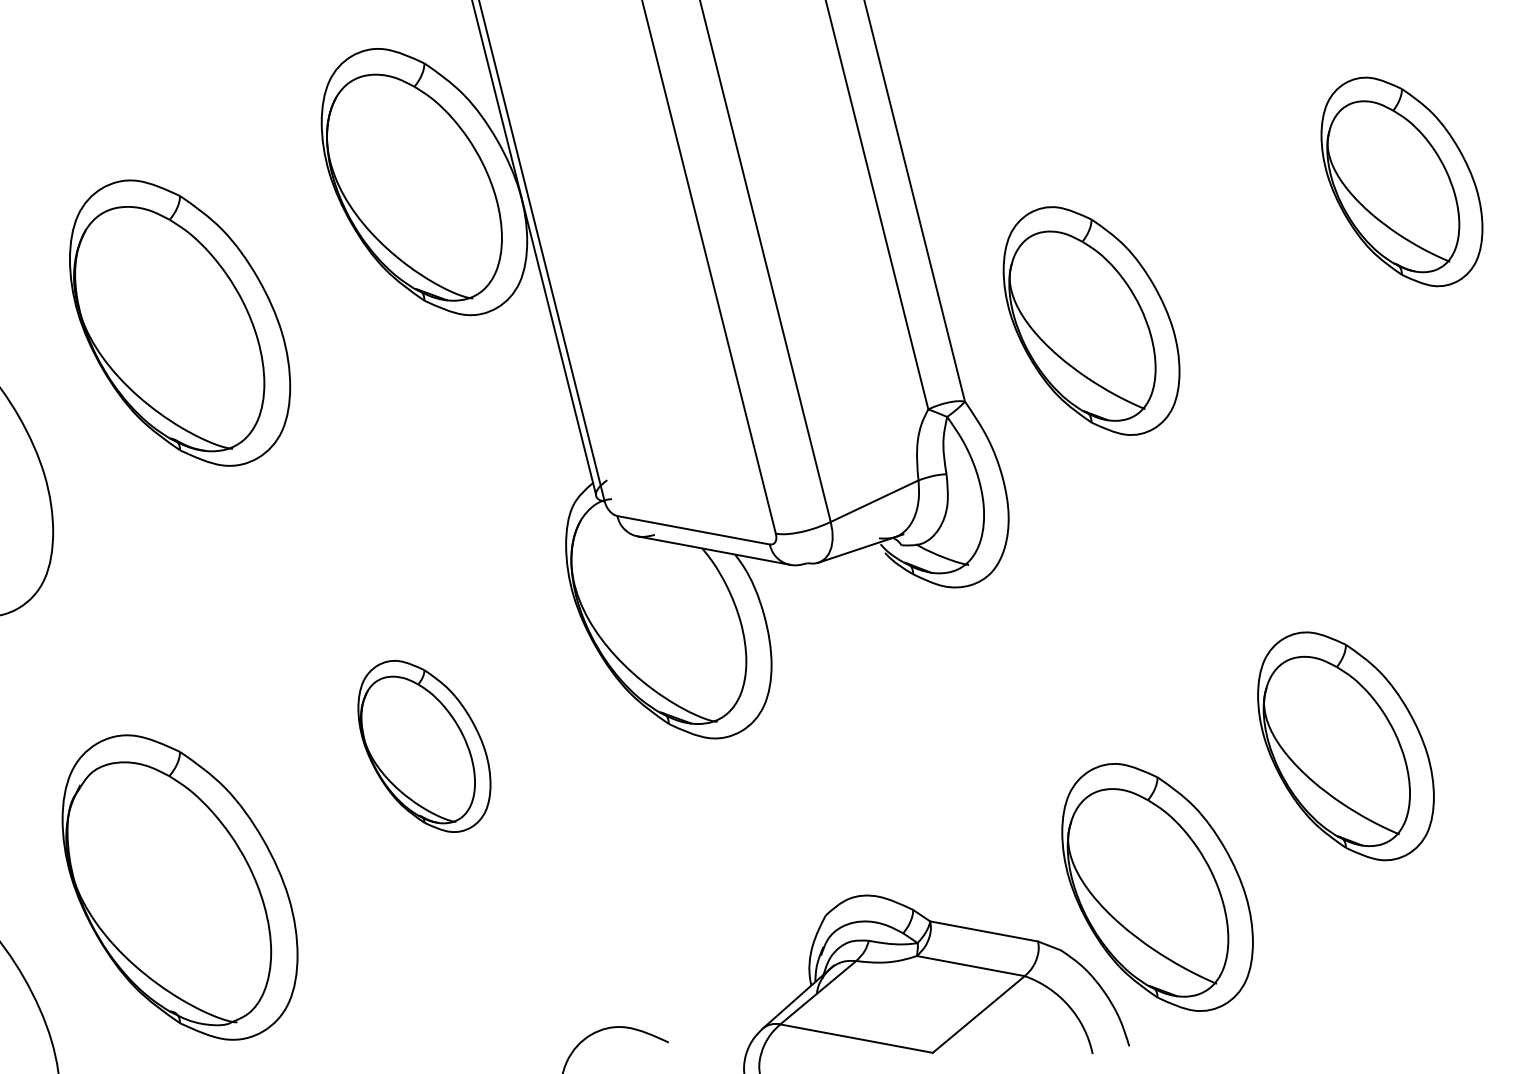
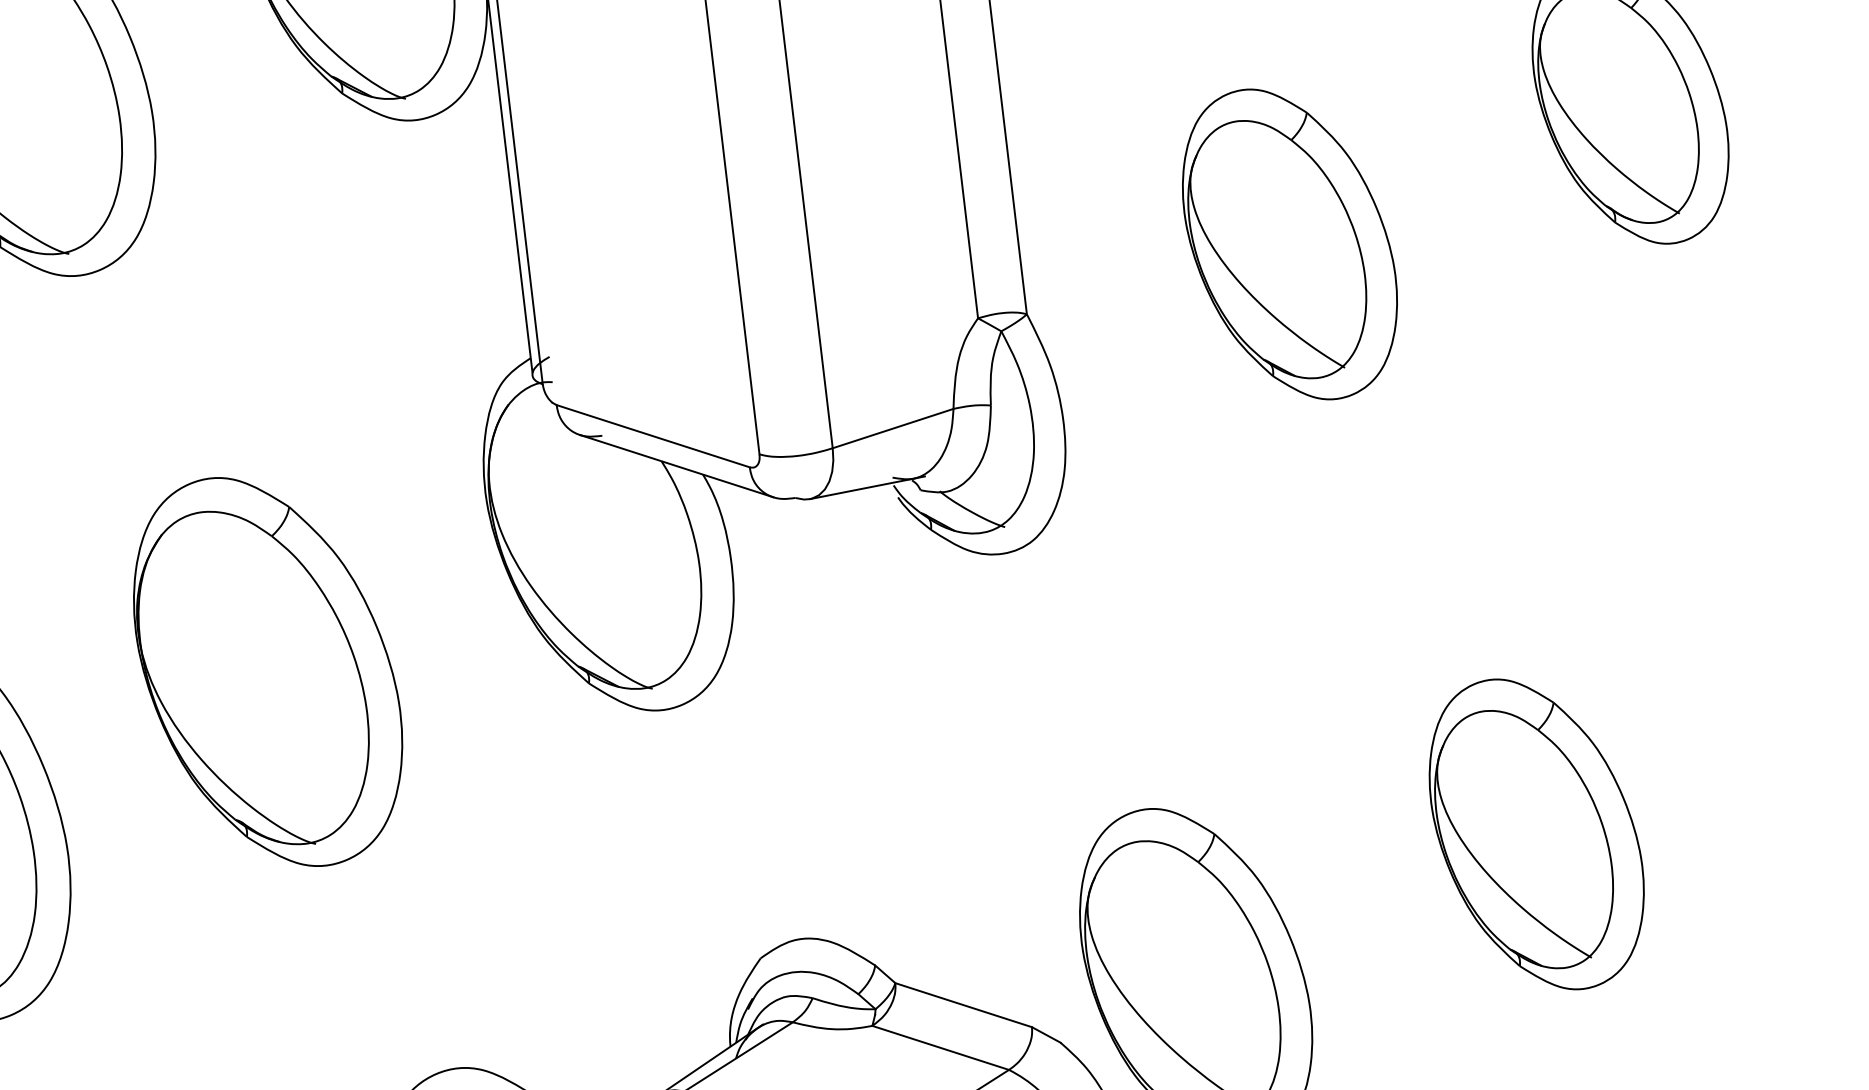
part: (1091, 320) -> (1289, 243), moved
part: (424, 746) -> (268, 672), size x1.67
part: (1345, 746) -> (1536, 834), moved

